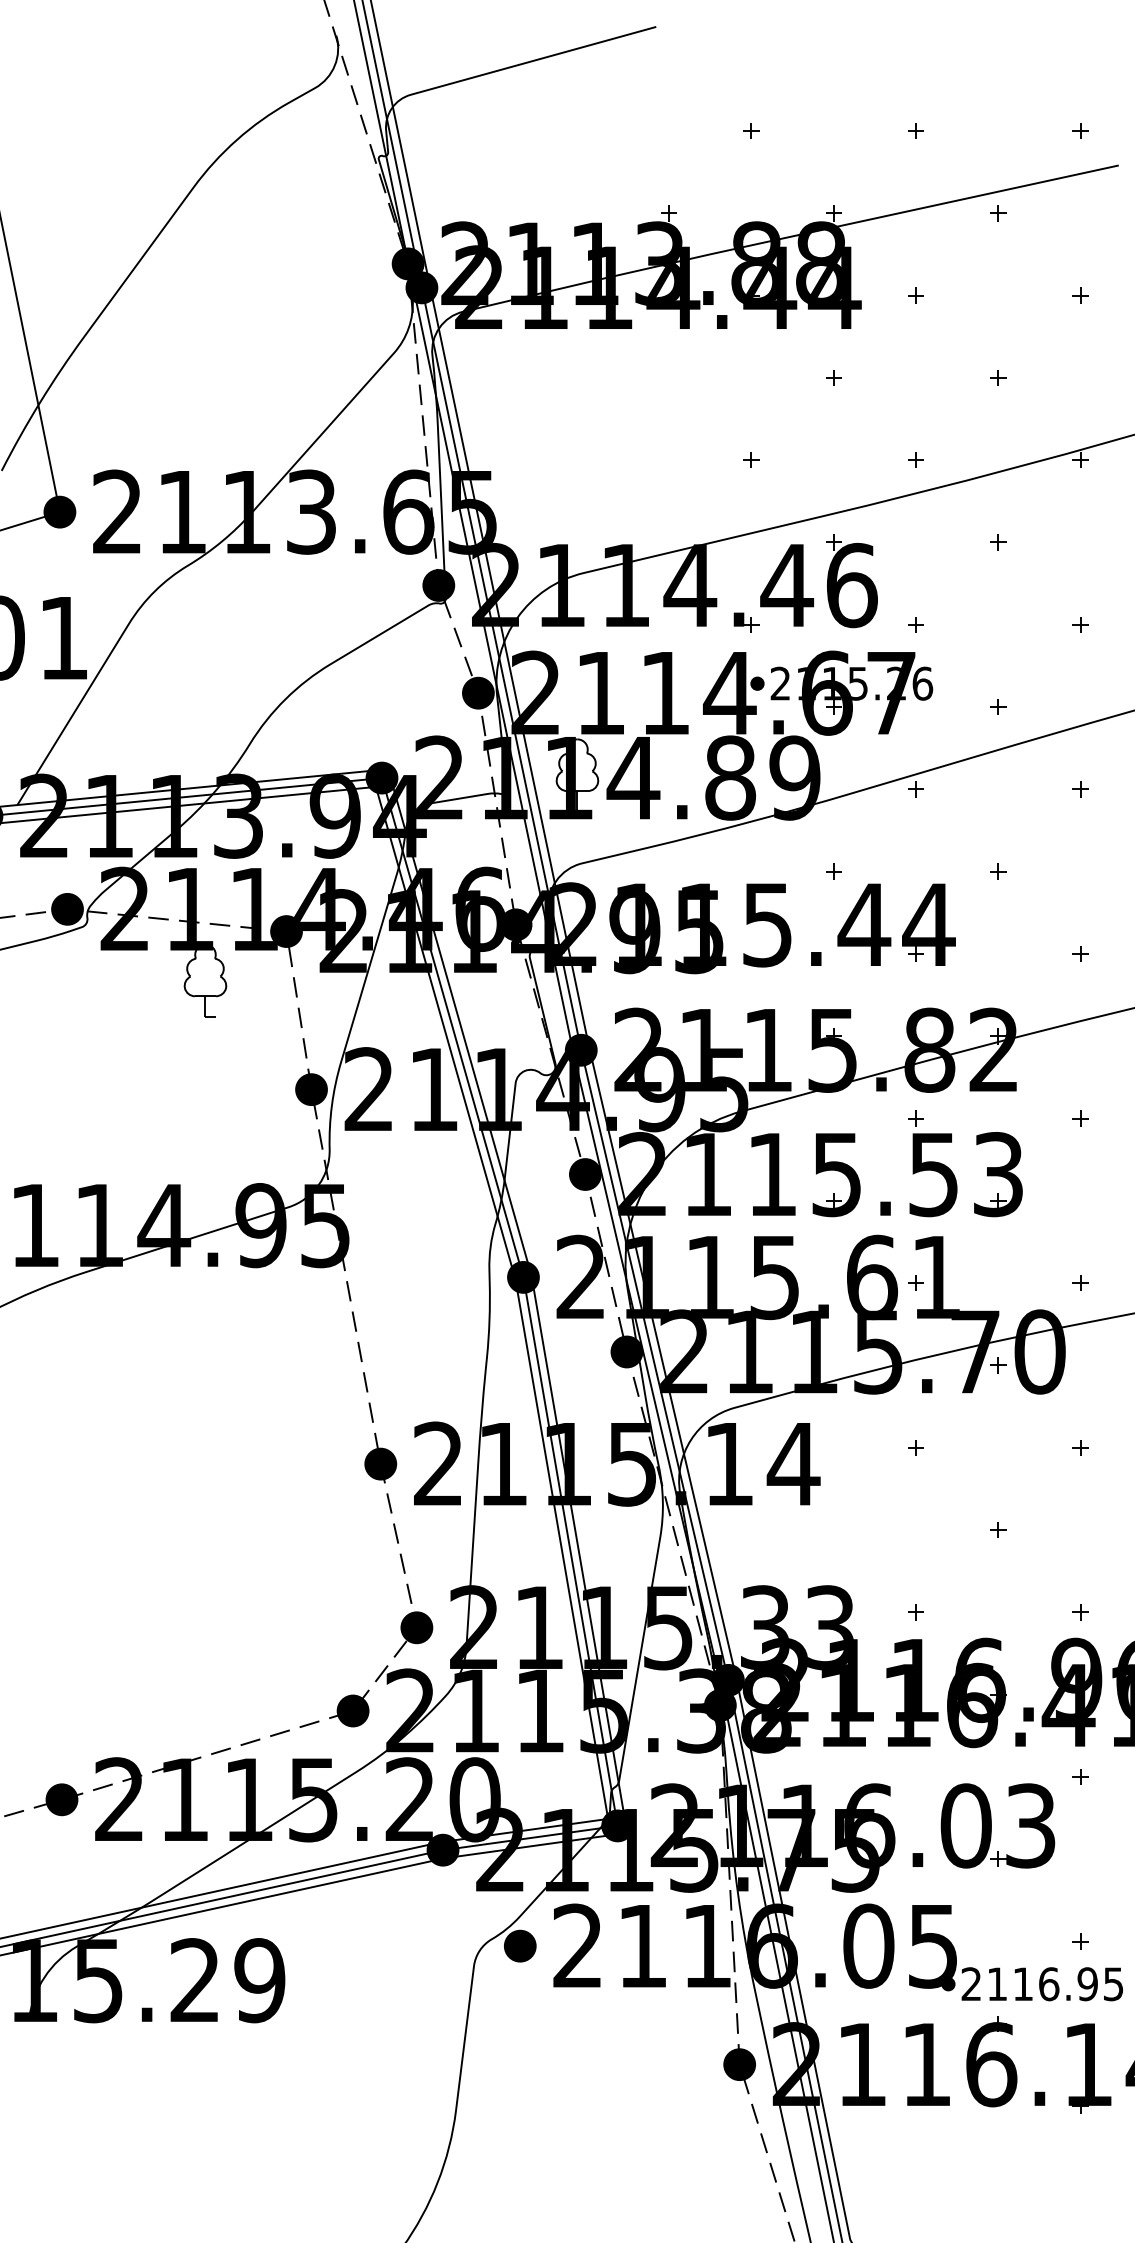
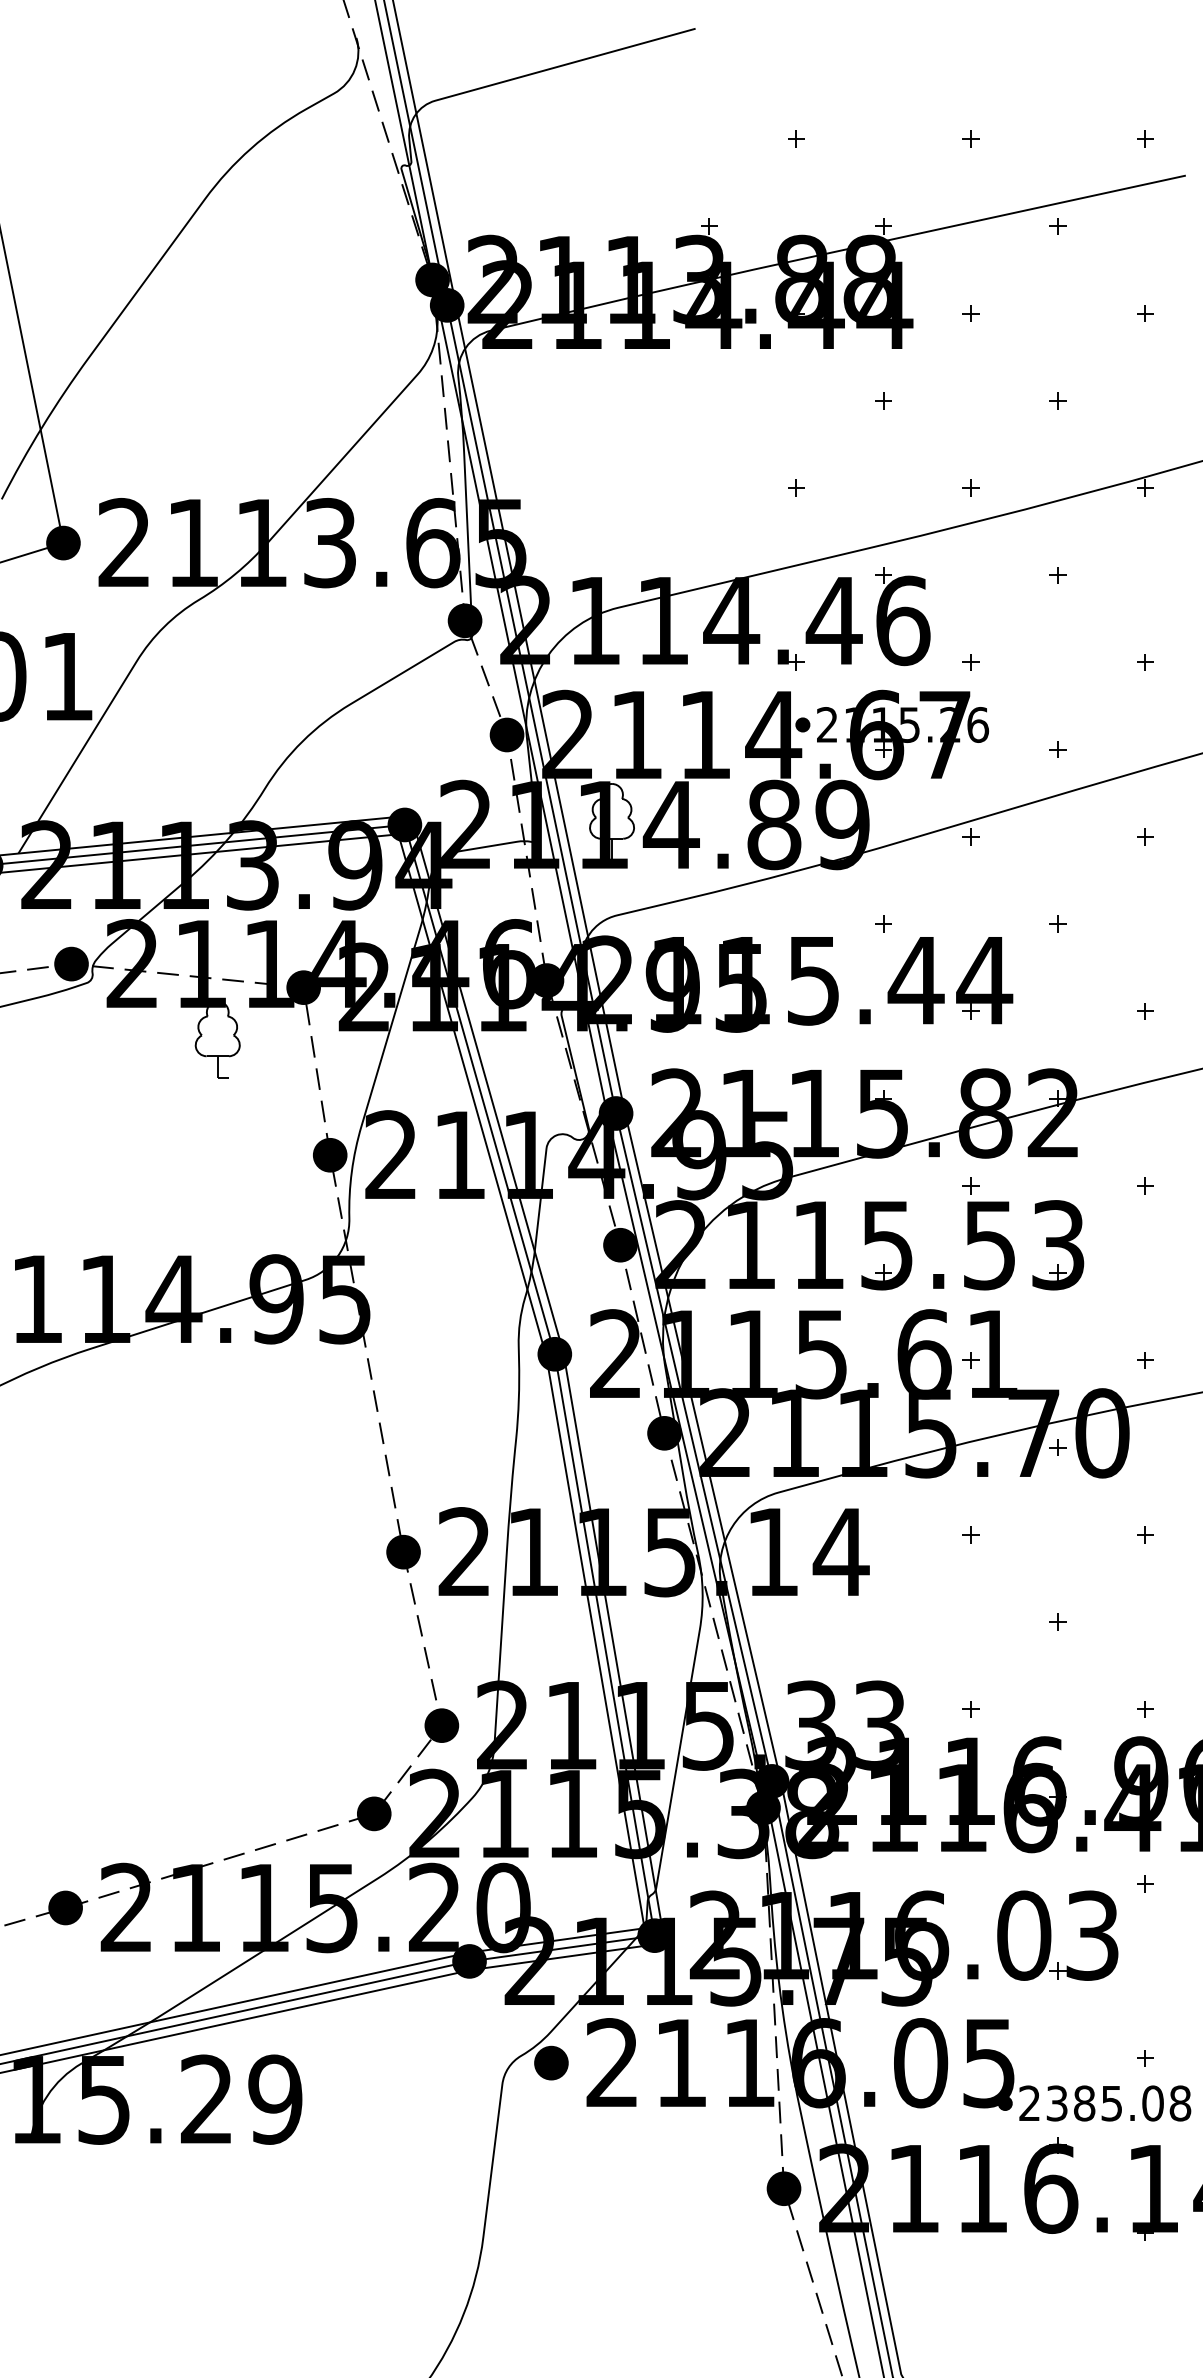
text: (1055, 1984) -> (1118, 2103), 2116.95 -> 2385.08

